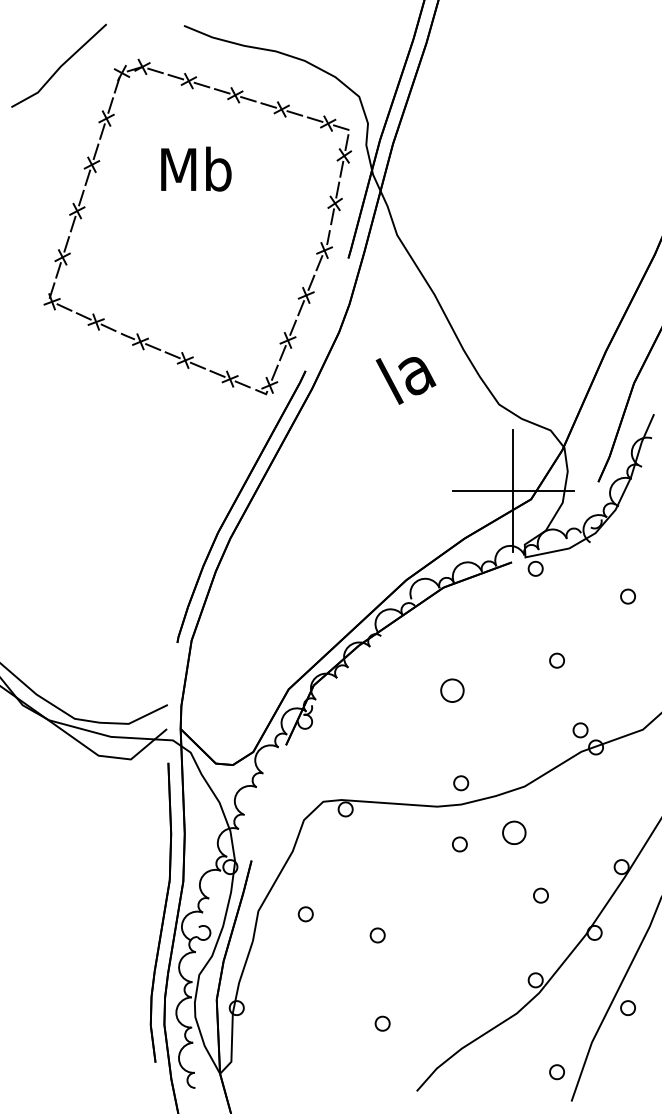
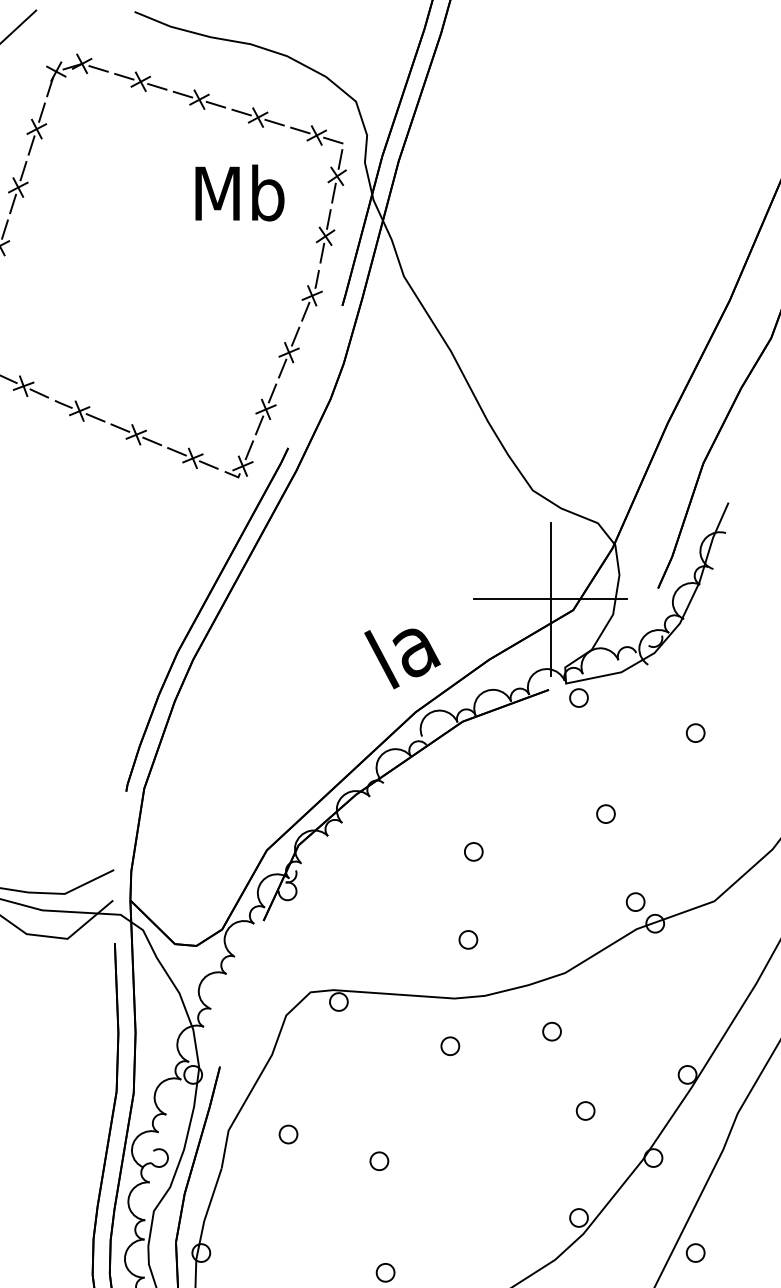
text: (196, 168) -> (240, 192), moved
text: (405, 380) -> (401, 658), moved
part: (452, 690) -> (473, 851), size x0.62
part: (461, 783) -> (468, 940), moved
part: (514, 832) -> (552, 1031), size x0.62
part: (459, 844) -> (449, 1046), moved

